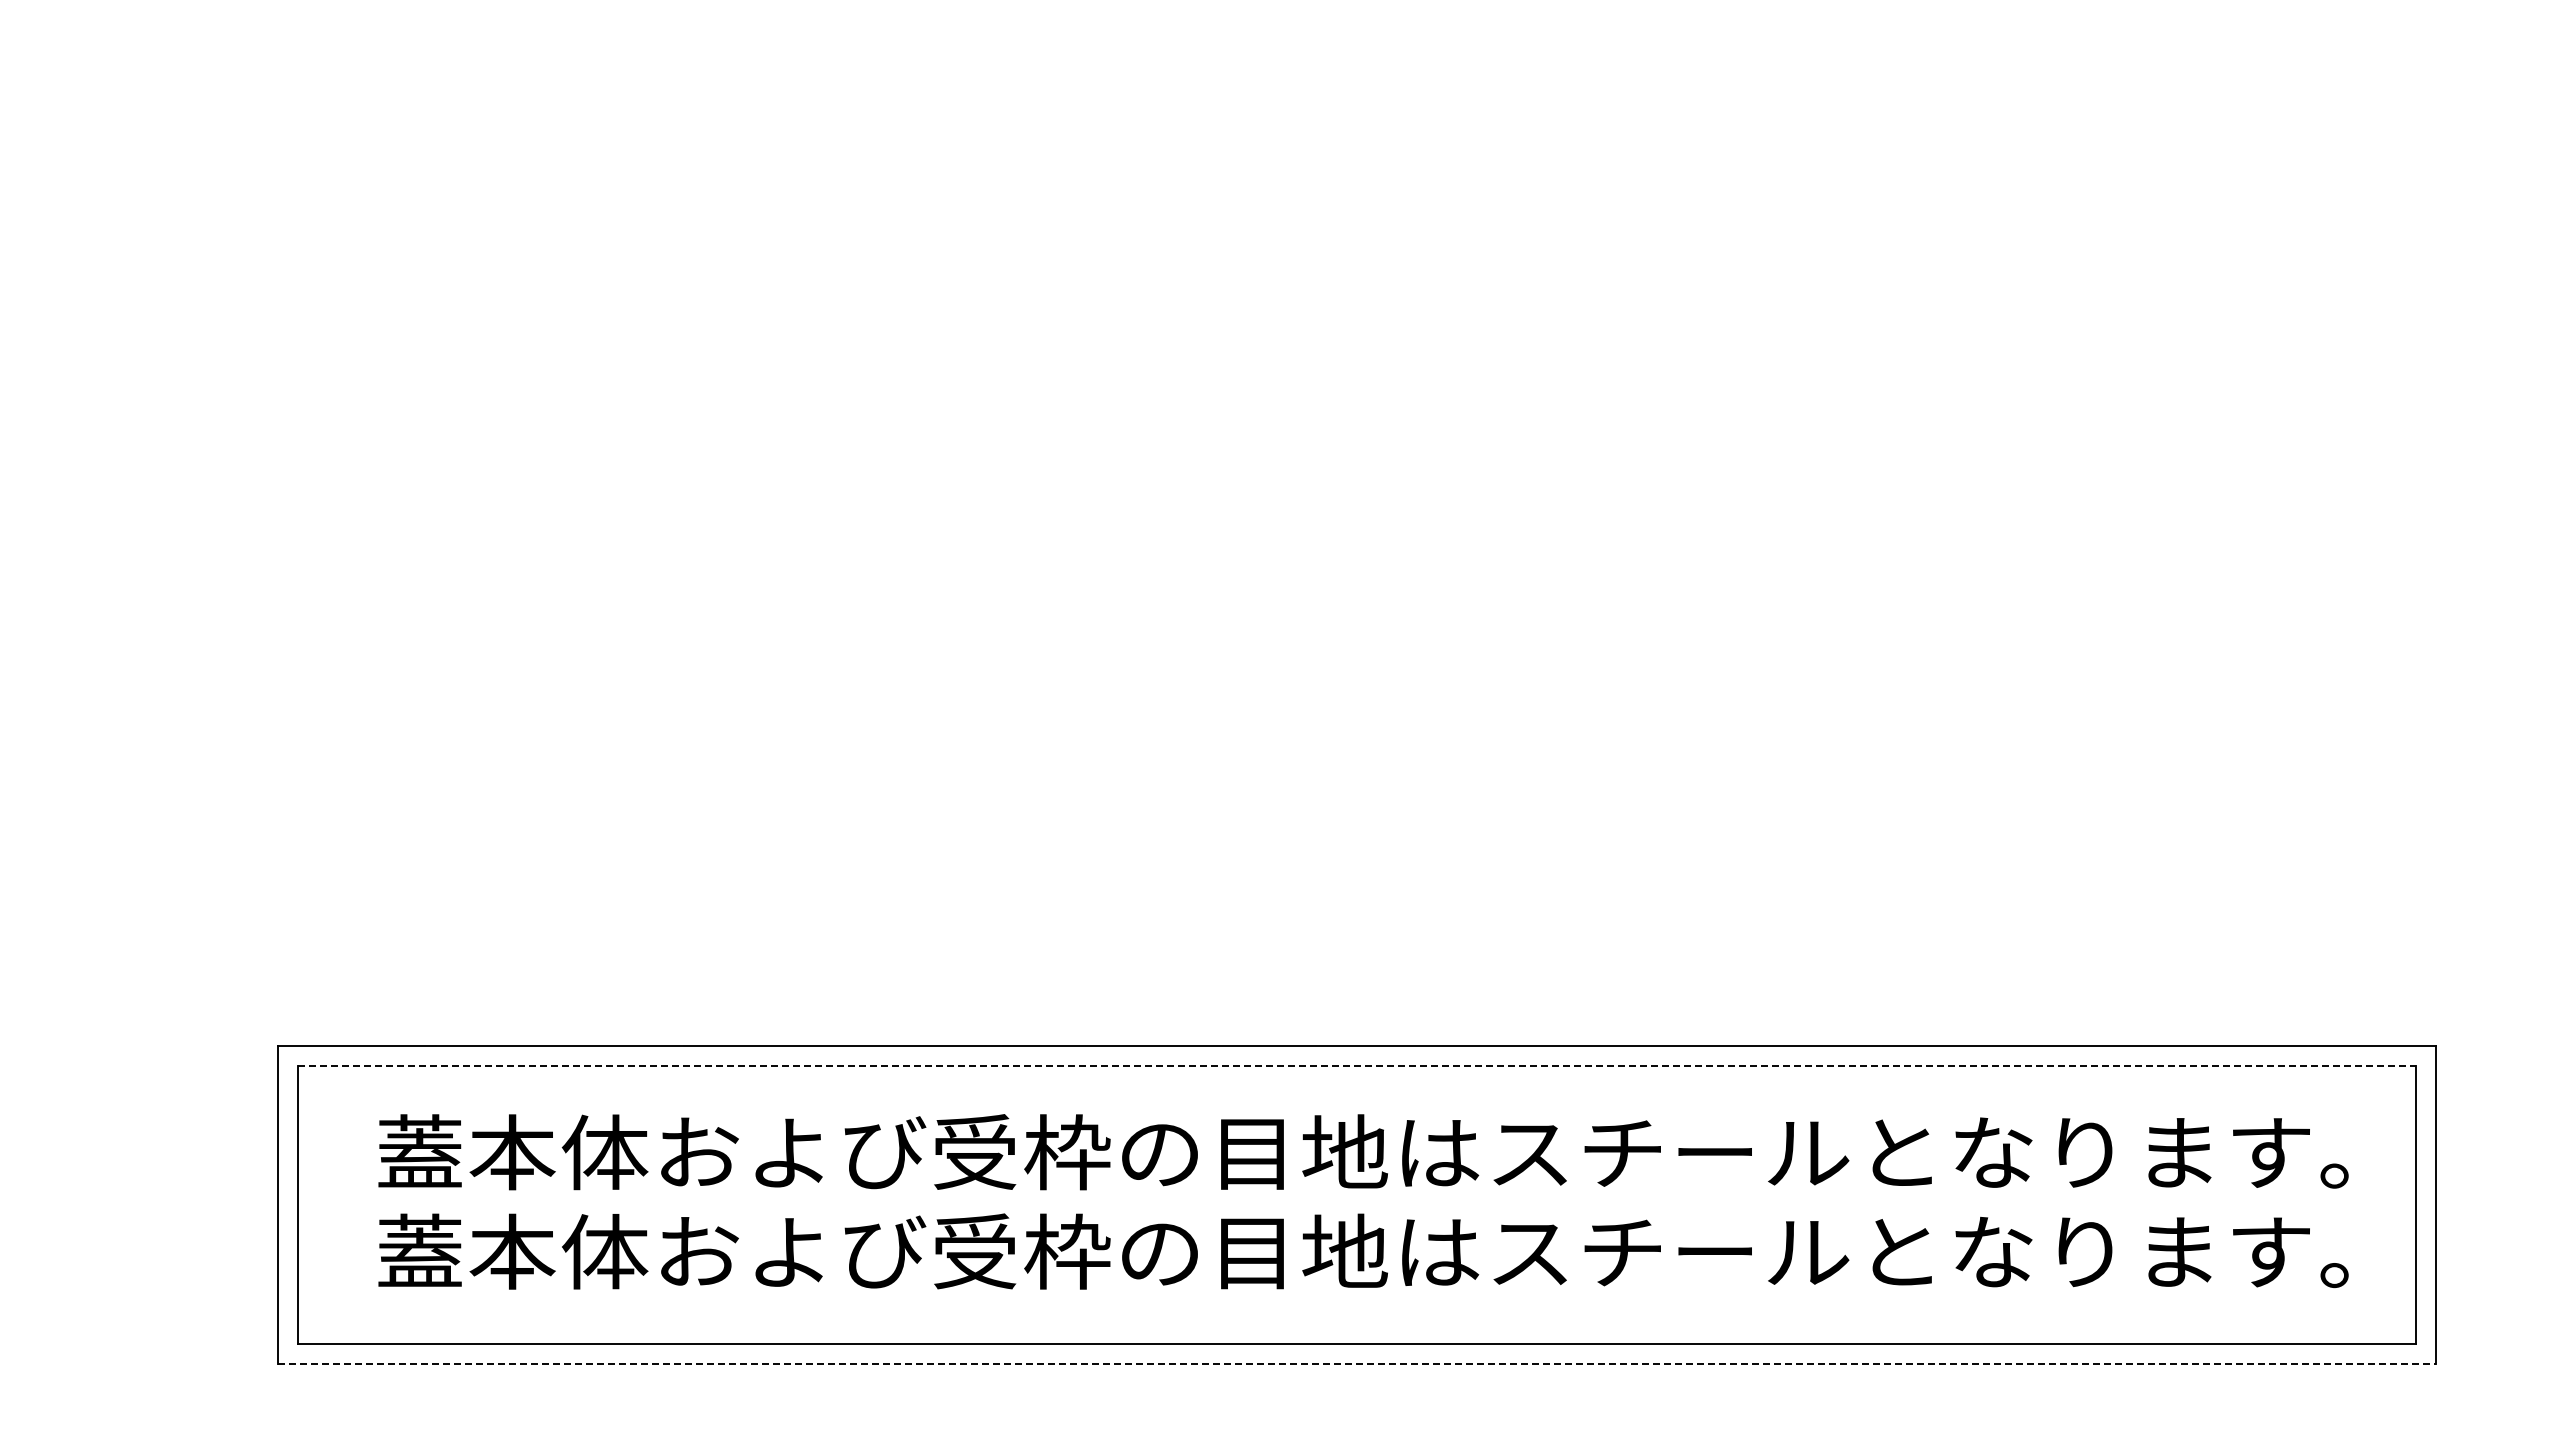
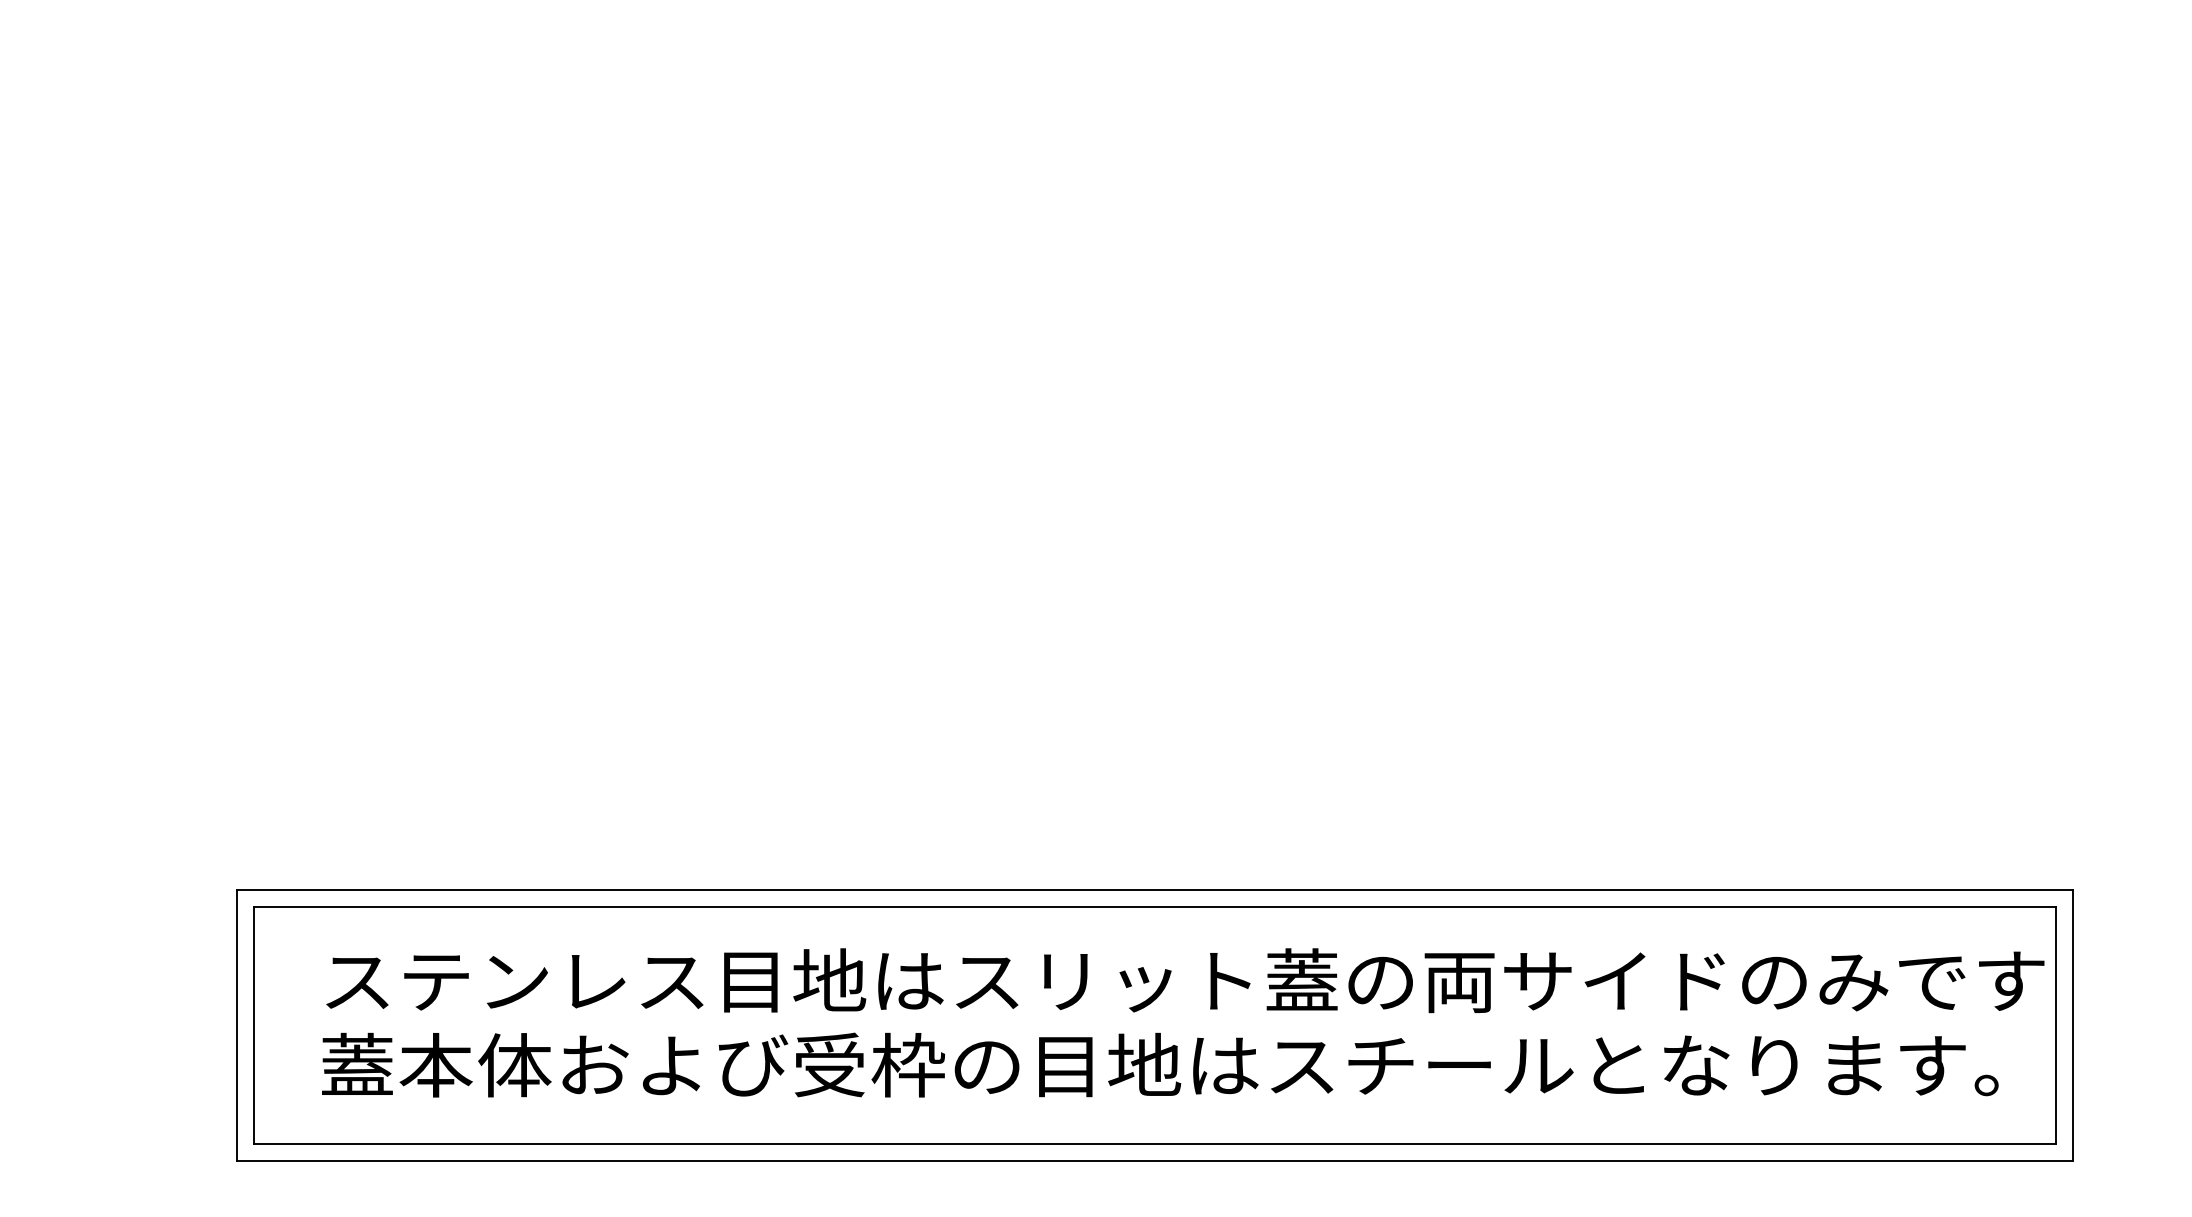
line: (1357, 1065) -> (1155, 906), dashed -> solid
text: (1390, 1152) -> (1183, 980), 蓋本体および受枠の目地はスチールとなります。 -> ステンレス目地はスリット蓋の両サイドのみです
line: (1357, 1363) -> (1155, 1160), dashed -> solid

